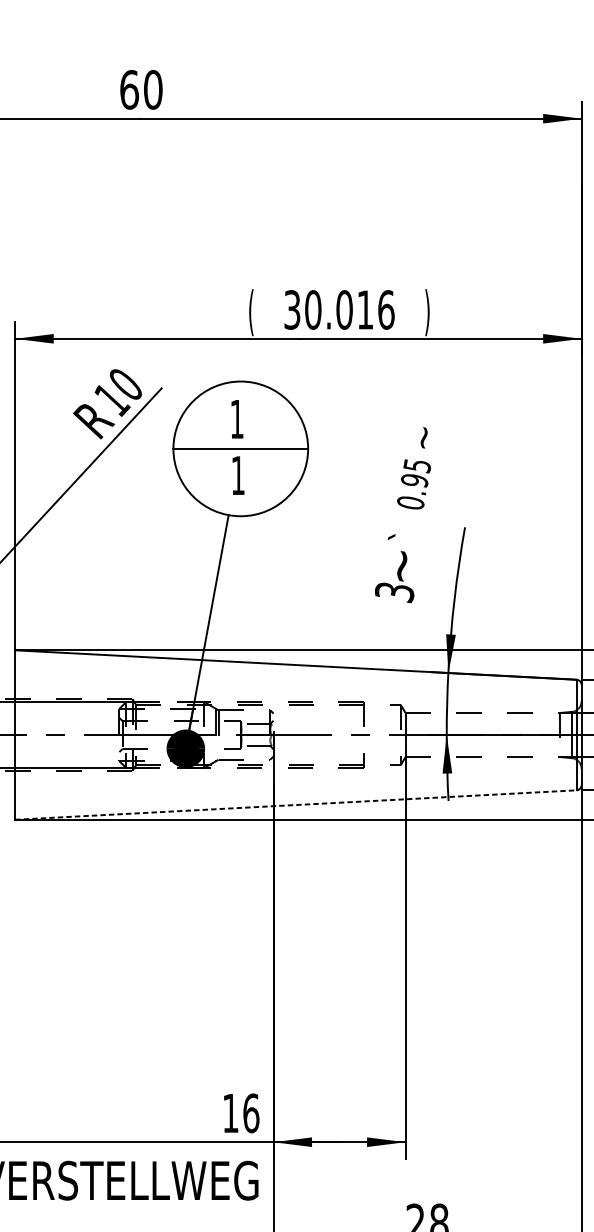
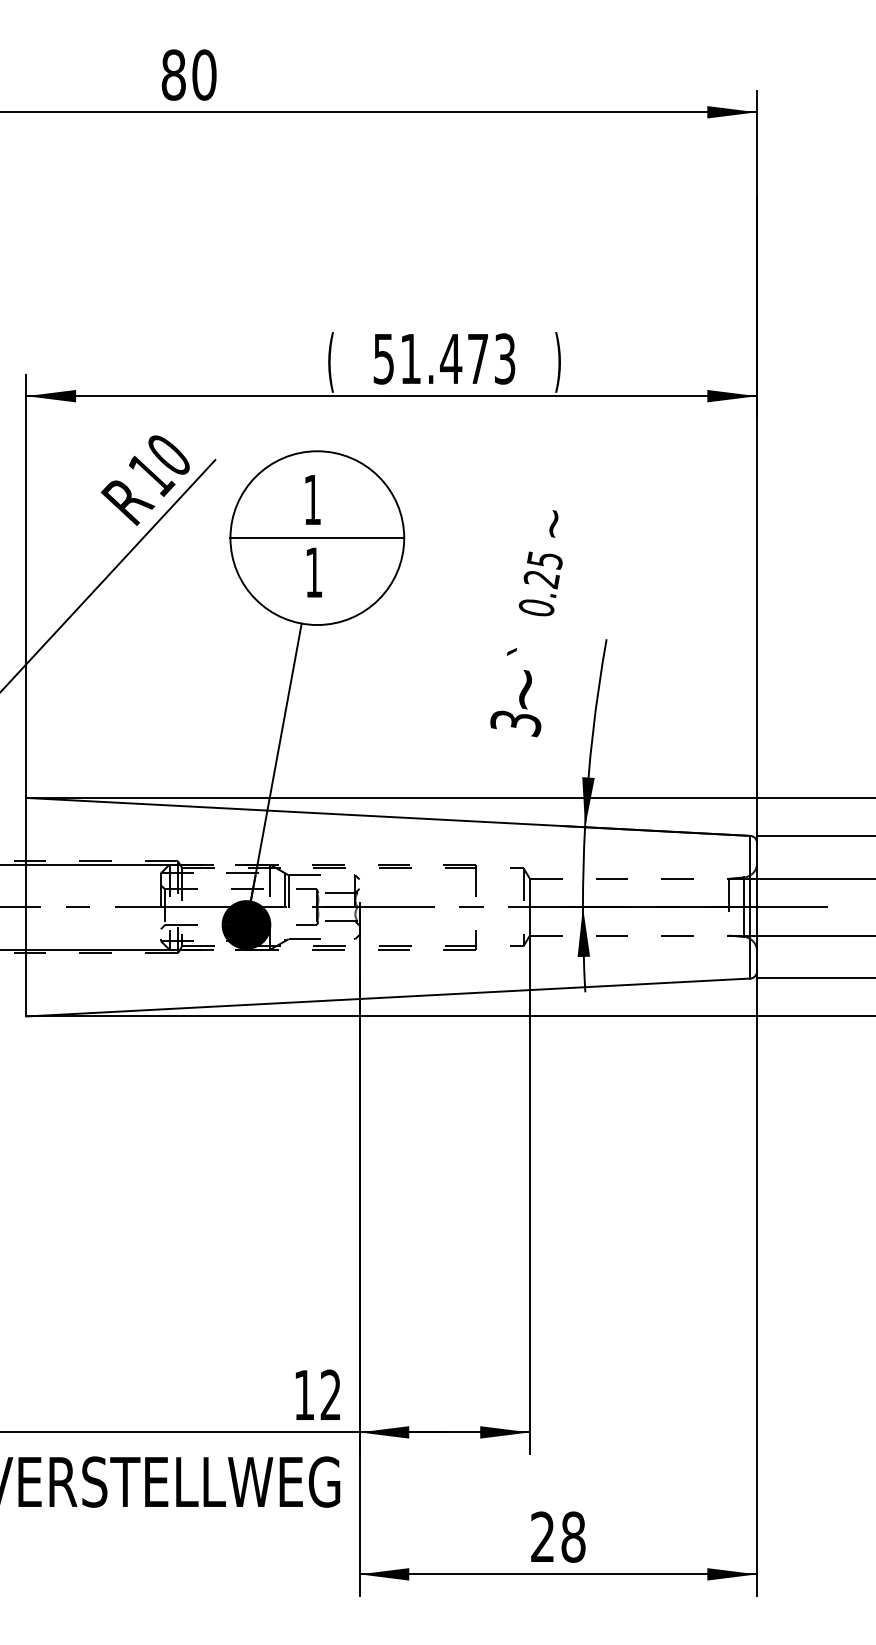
text: (129, 89) -> (173, 74), 60 -> 80
text: (339, 309) -> (444, 358), 30.016 -> 51.473
text: (414, 480) -> (541, 579), 0.95 -> 0.25
line: (295, 805) -> (388, 997), dashed -> solid
text: (250, 1112) -> (330, 1394), 16 -> 12

